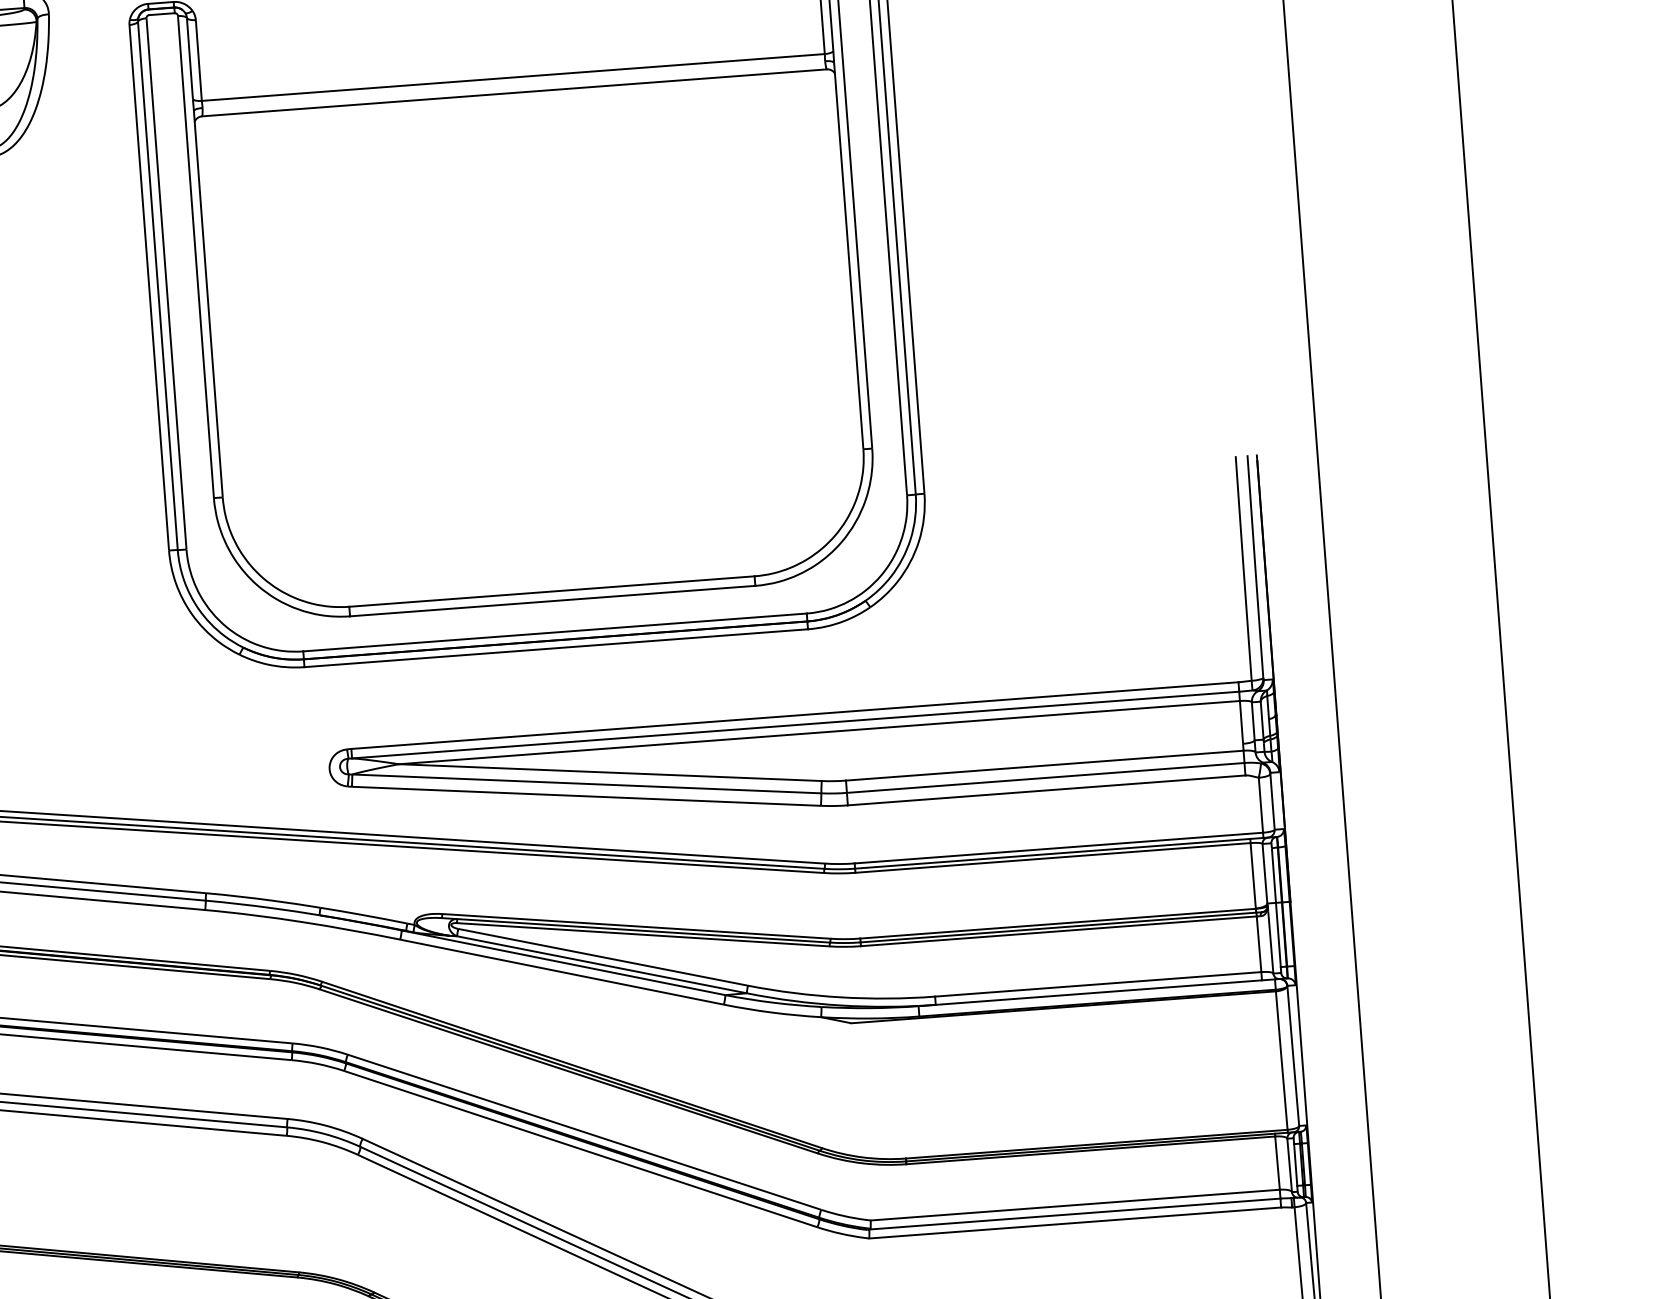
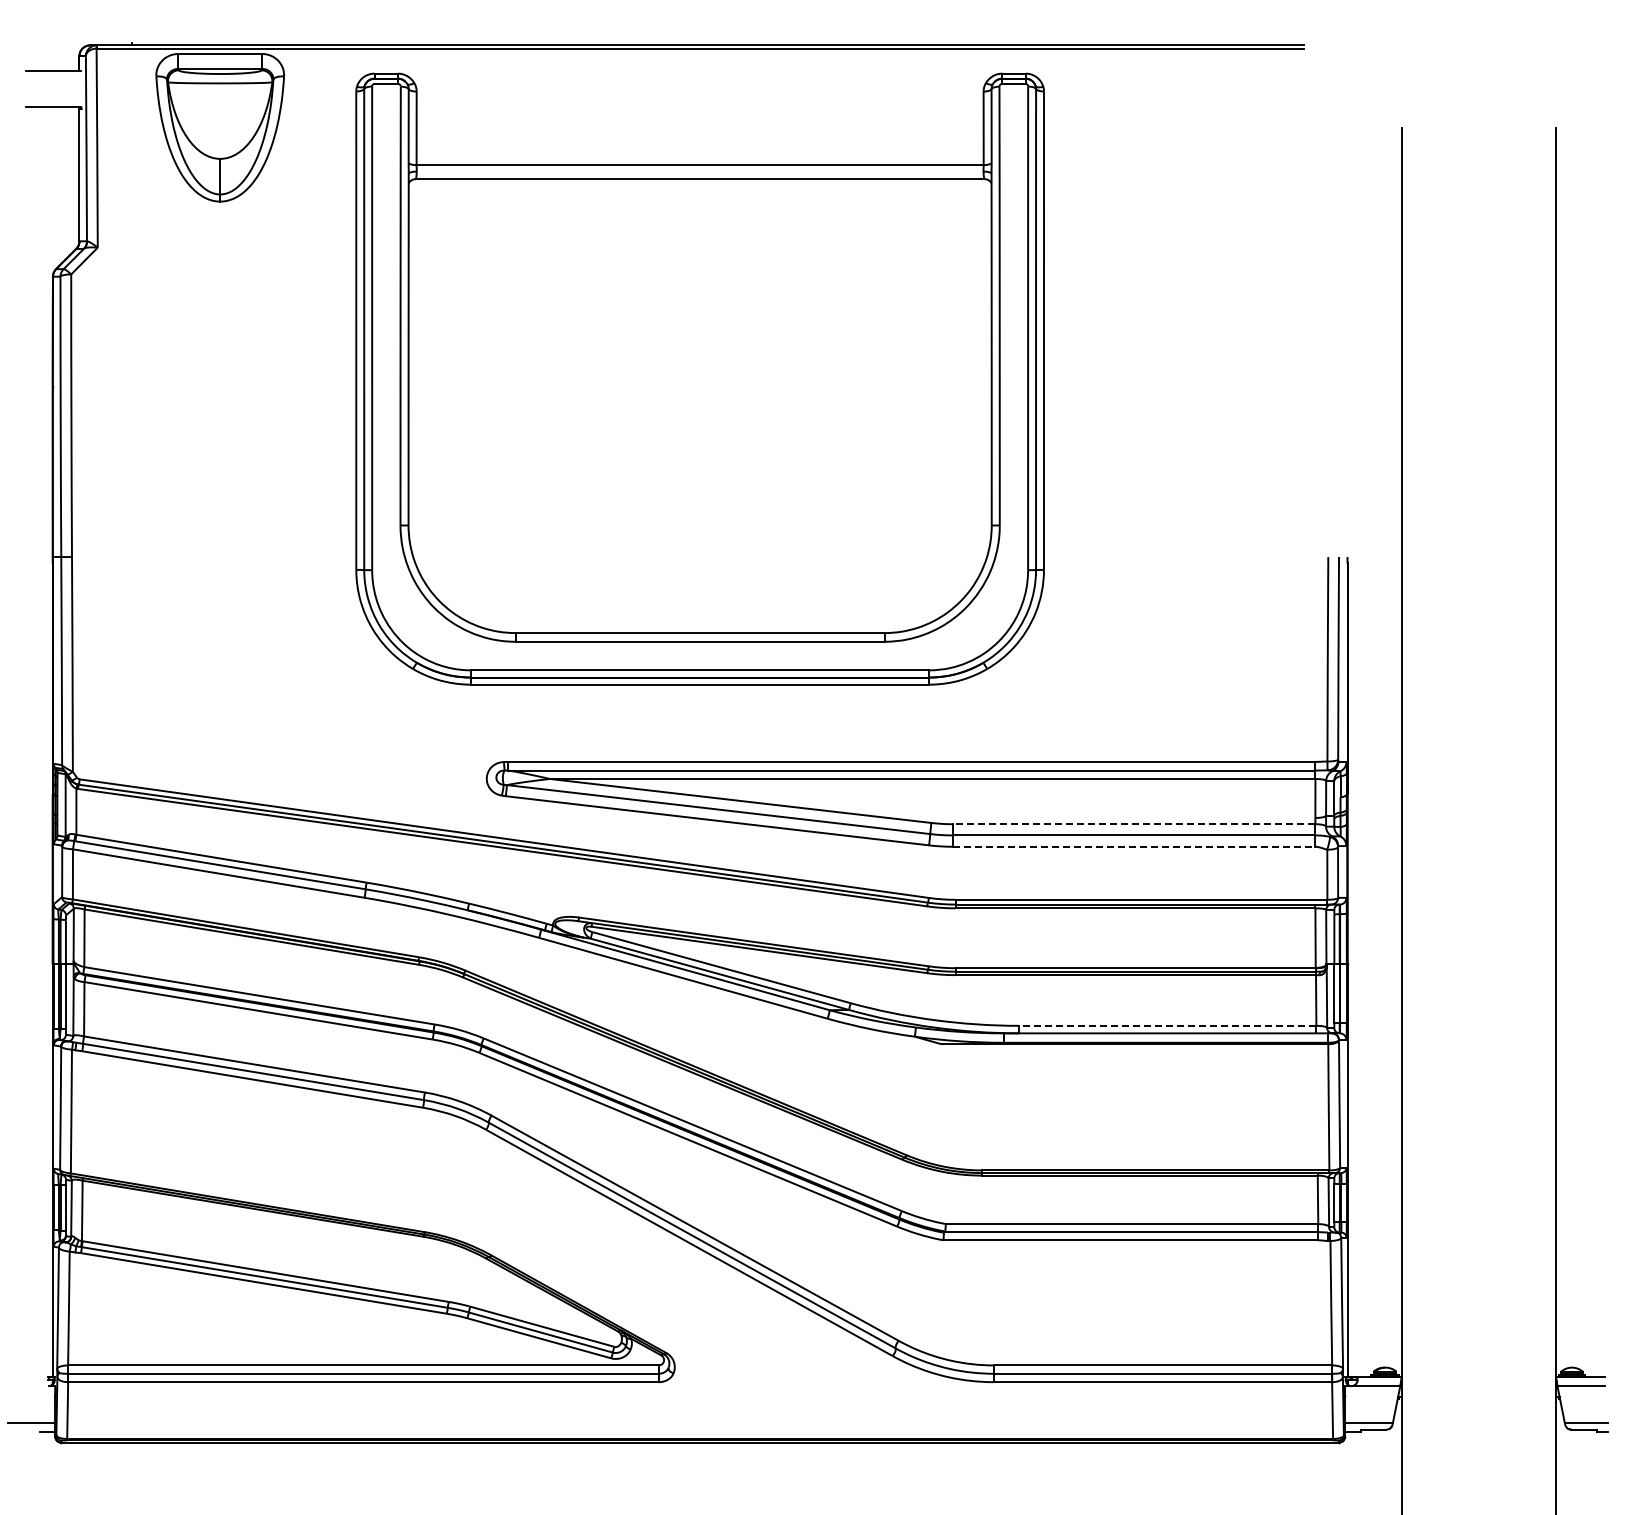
line: (1044, 765) -> (1134, 824), solid -> dashed
line: (1046, 790) -> (1134, 846), solid -> dashed
line: (1097, 984) -> (1167, 1025), solid -> dashed

